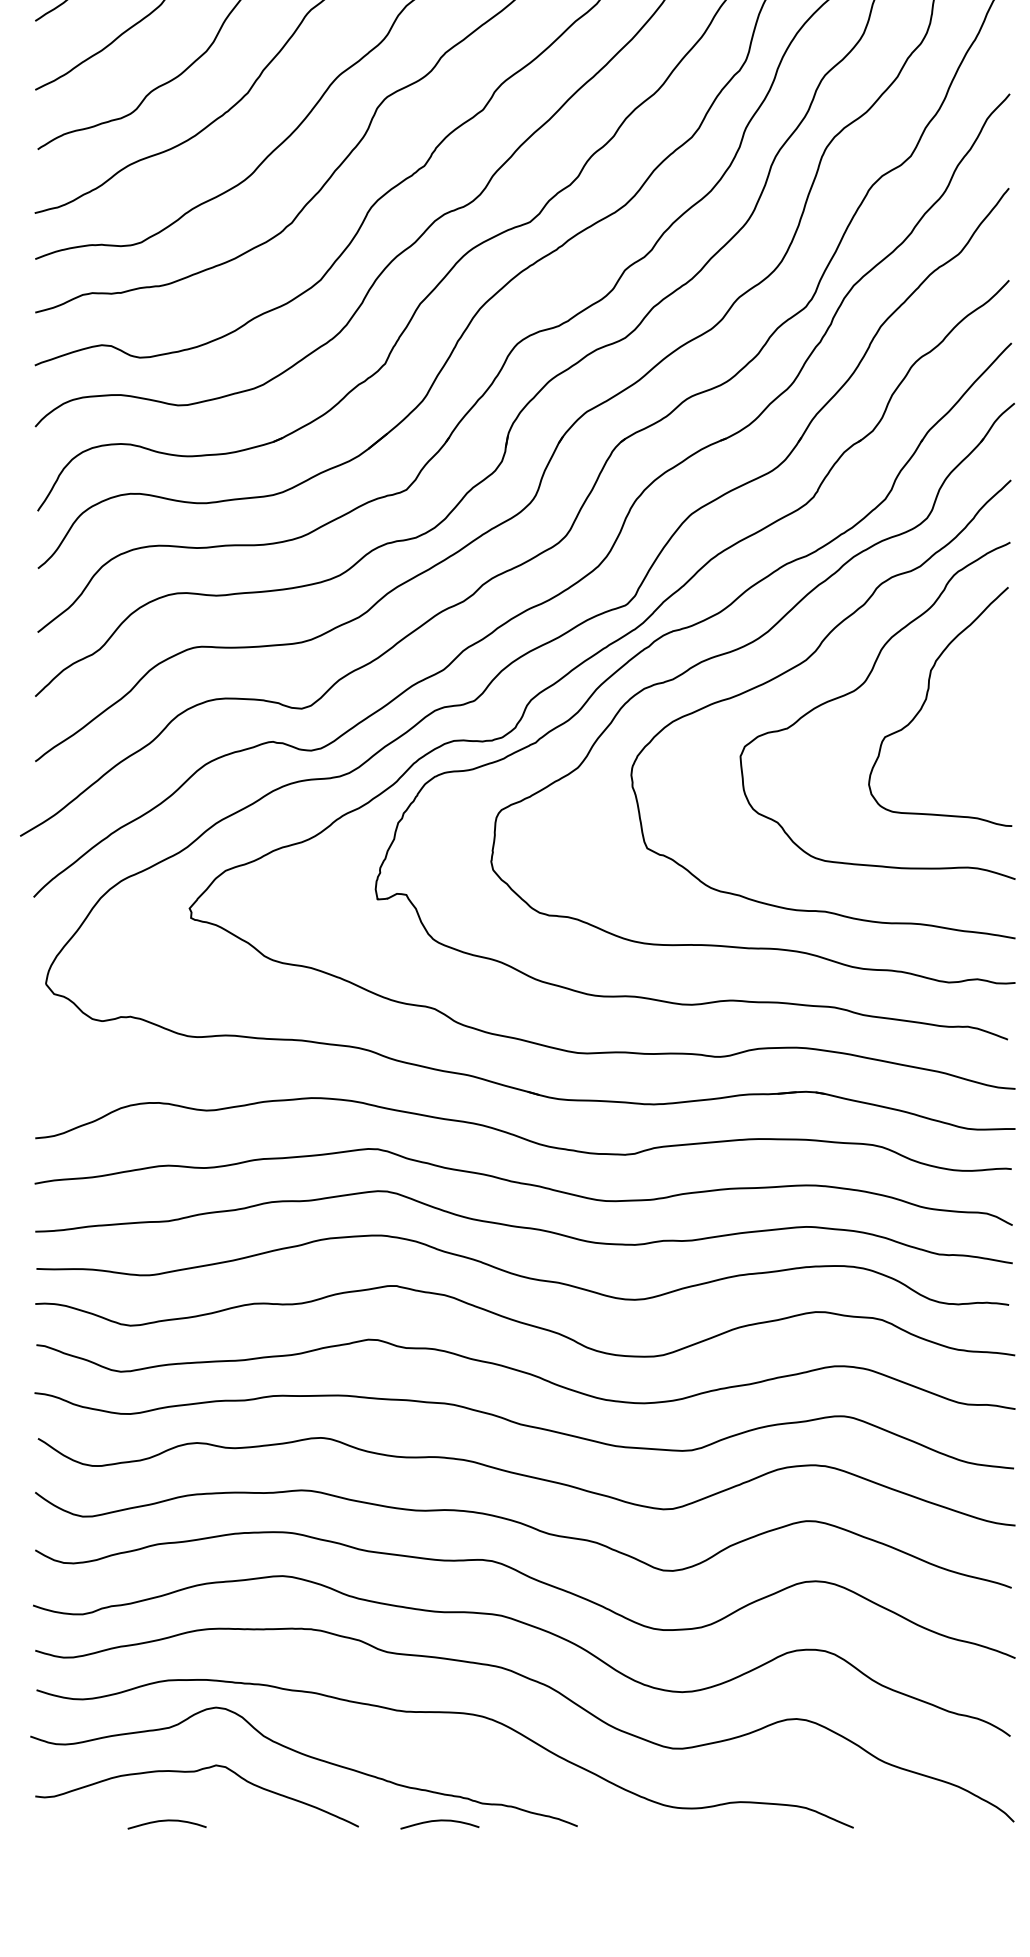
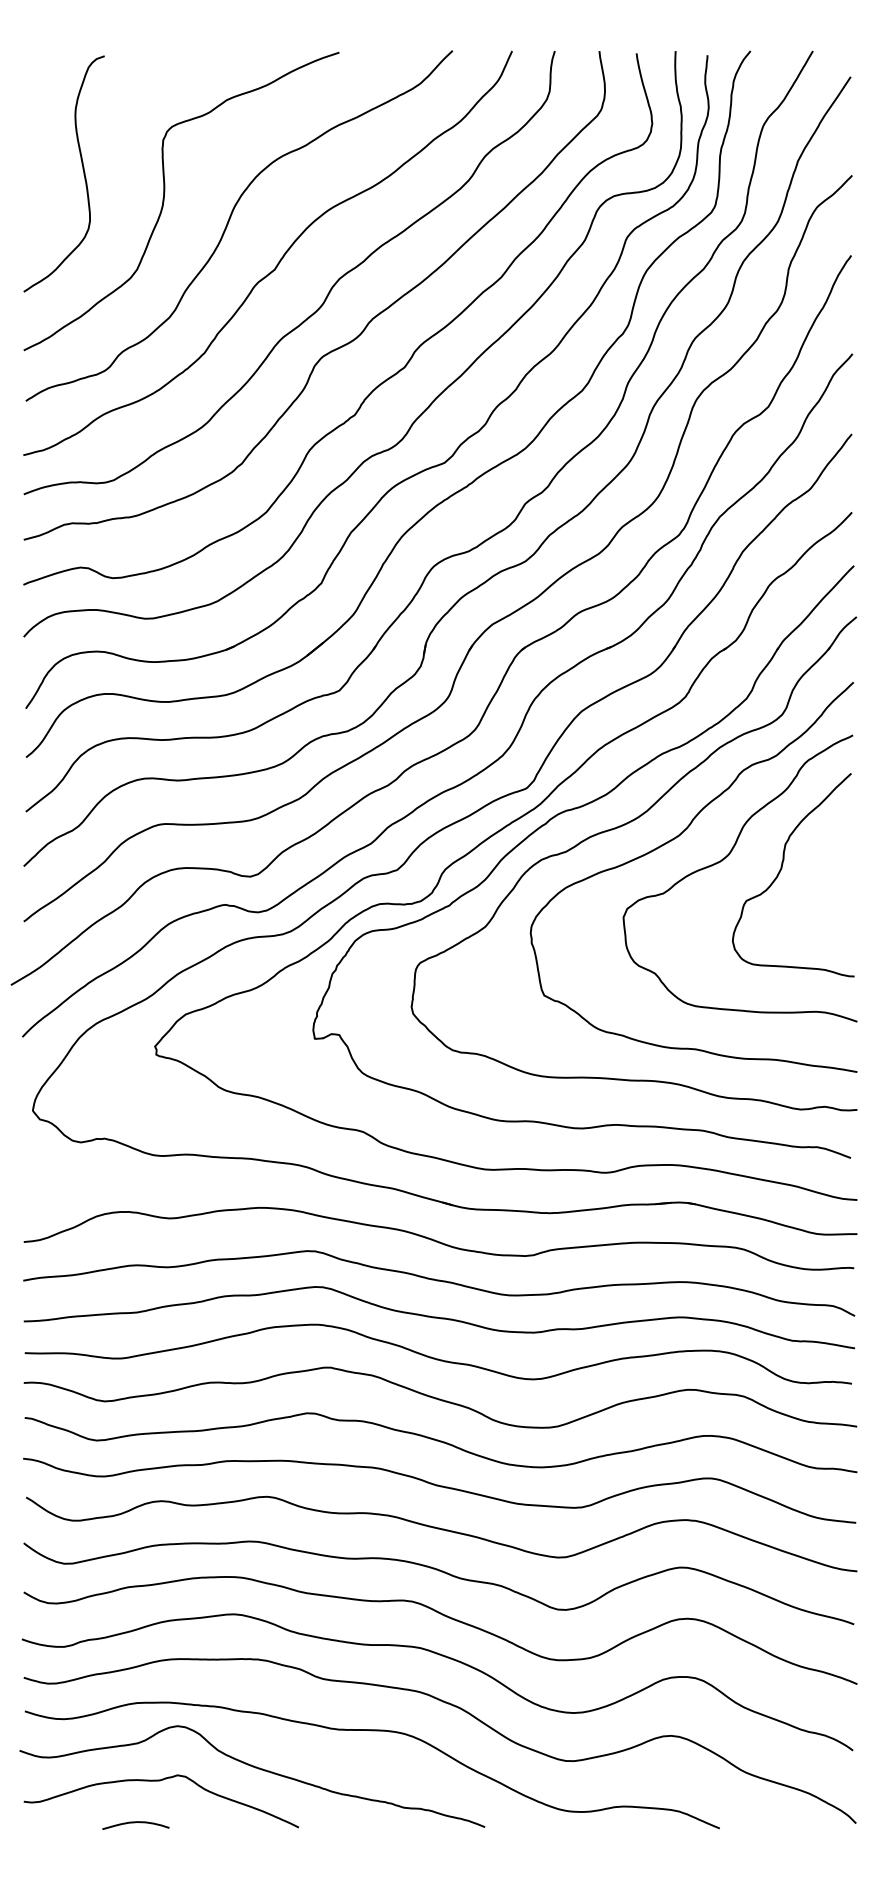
curve: (439, 1822) -> (367, 1823), removed

